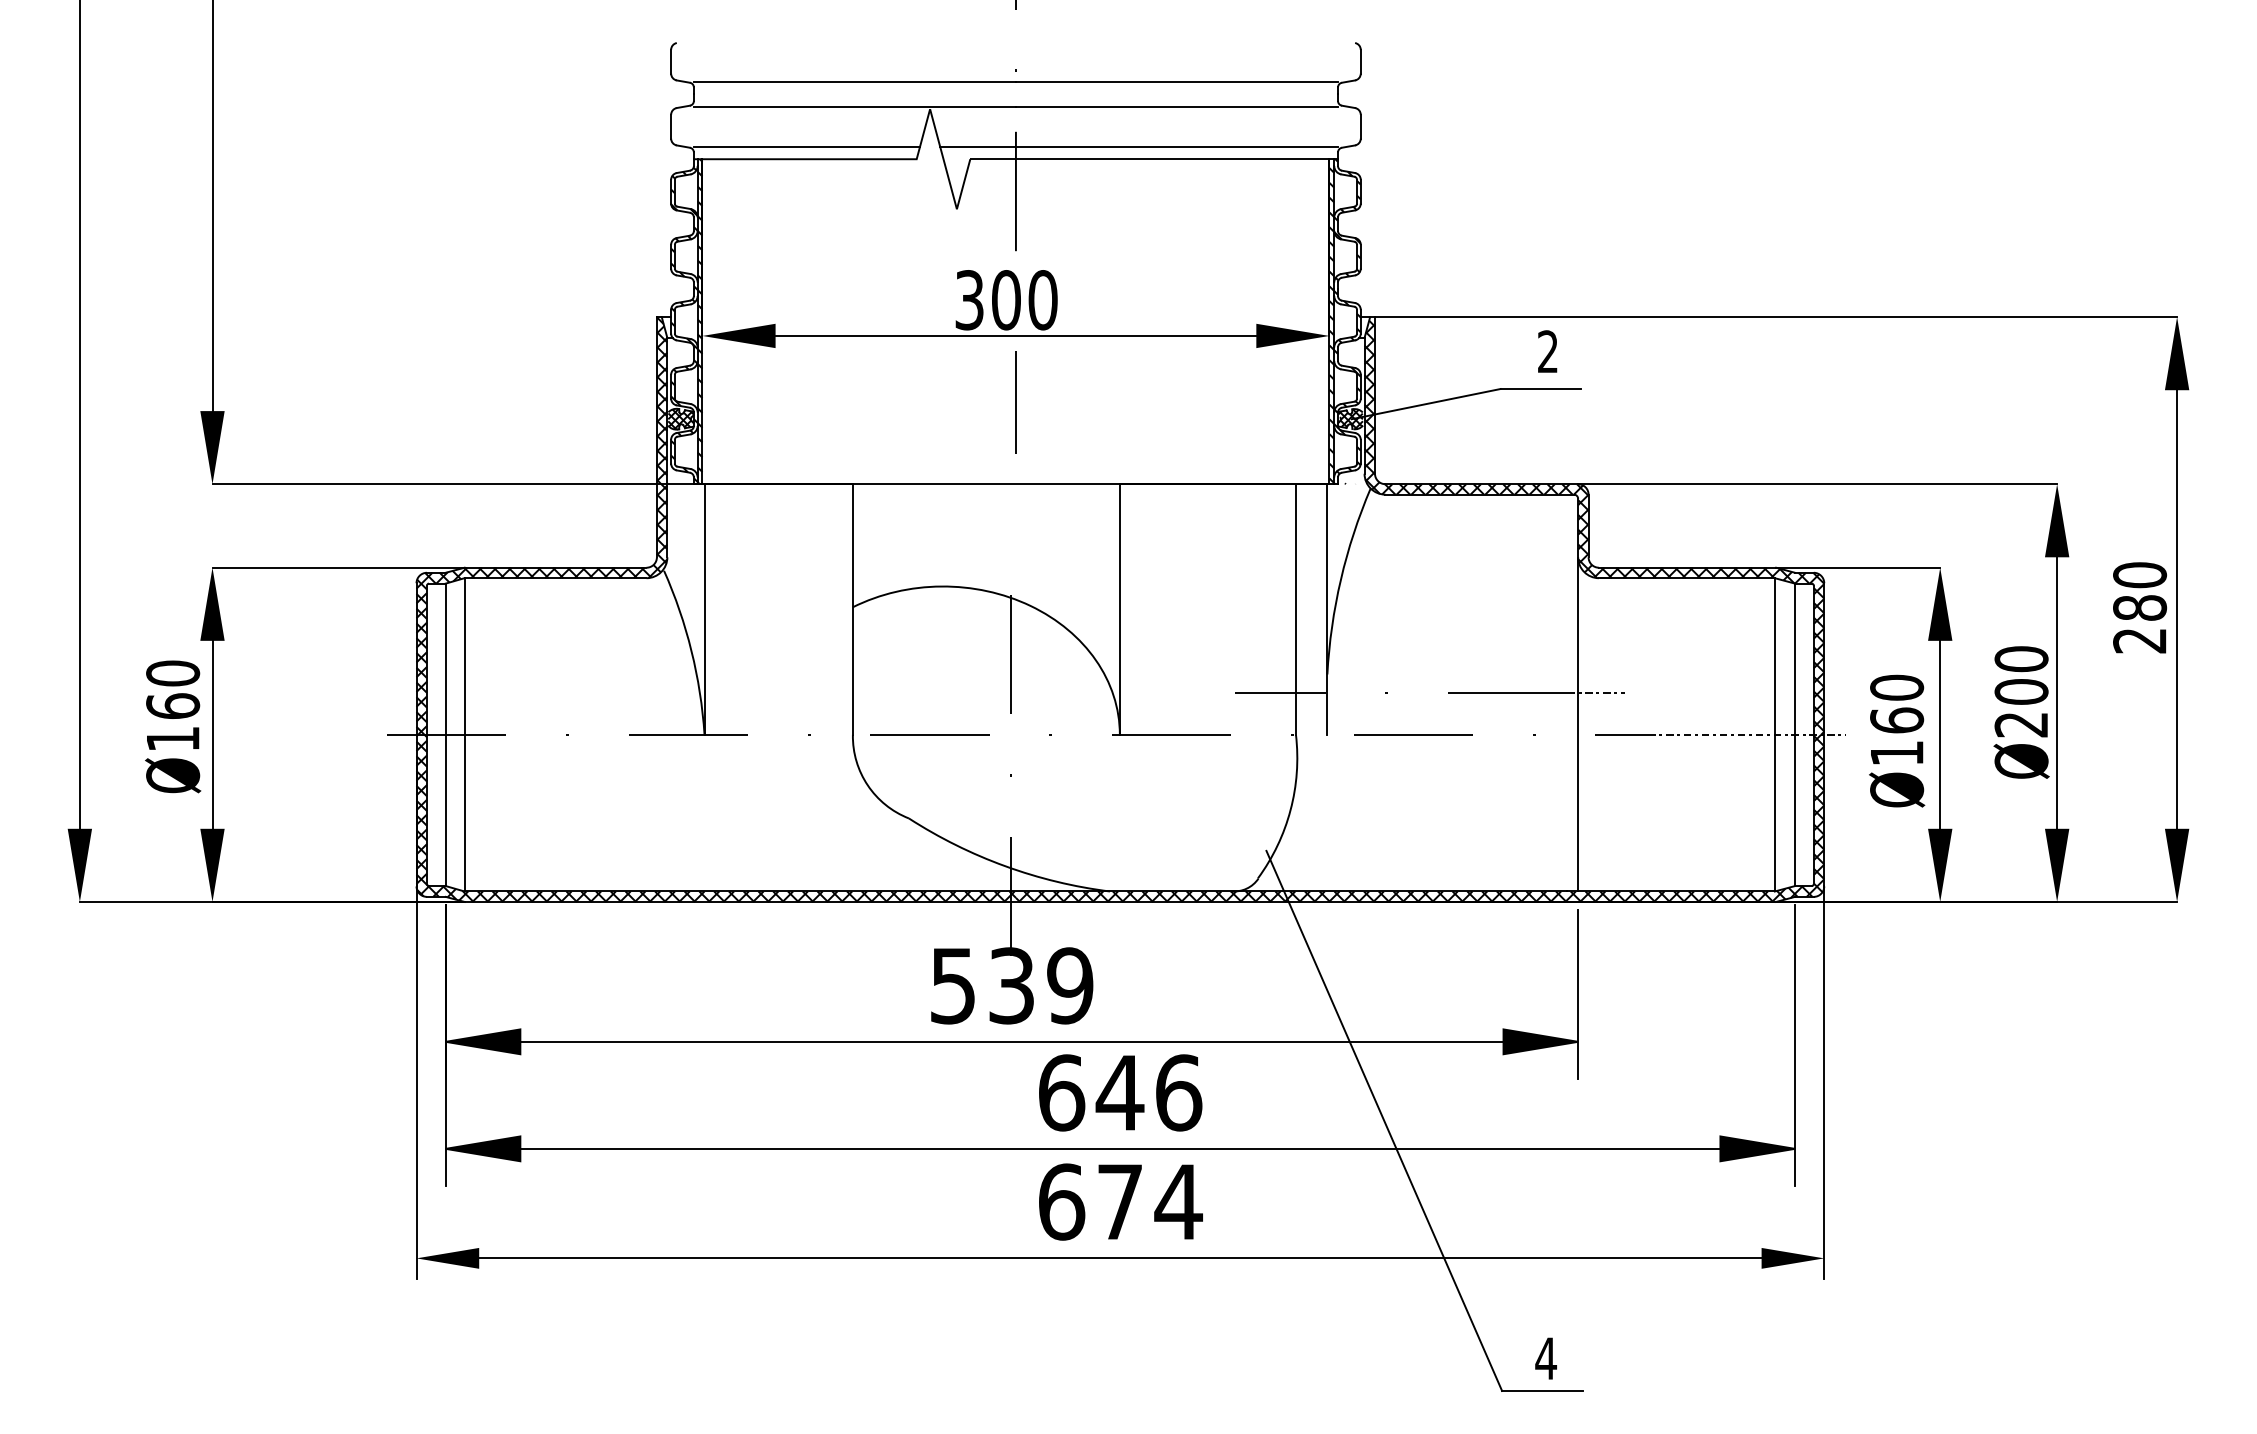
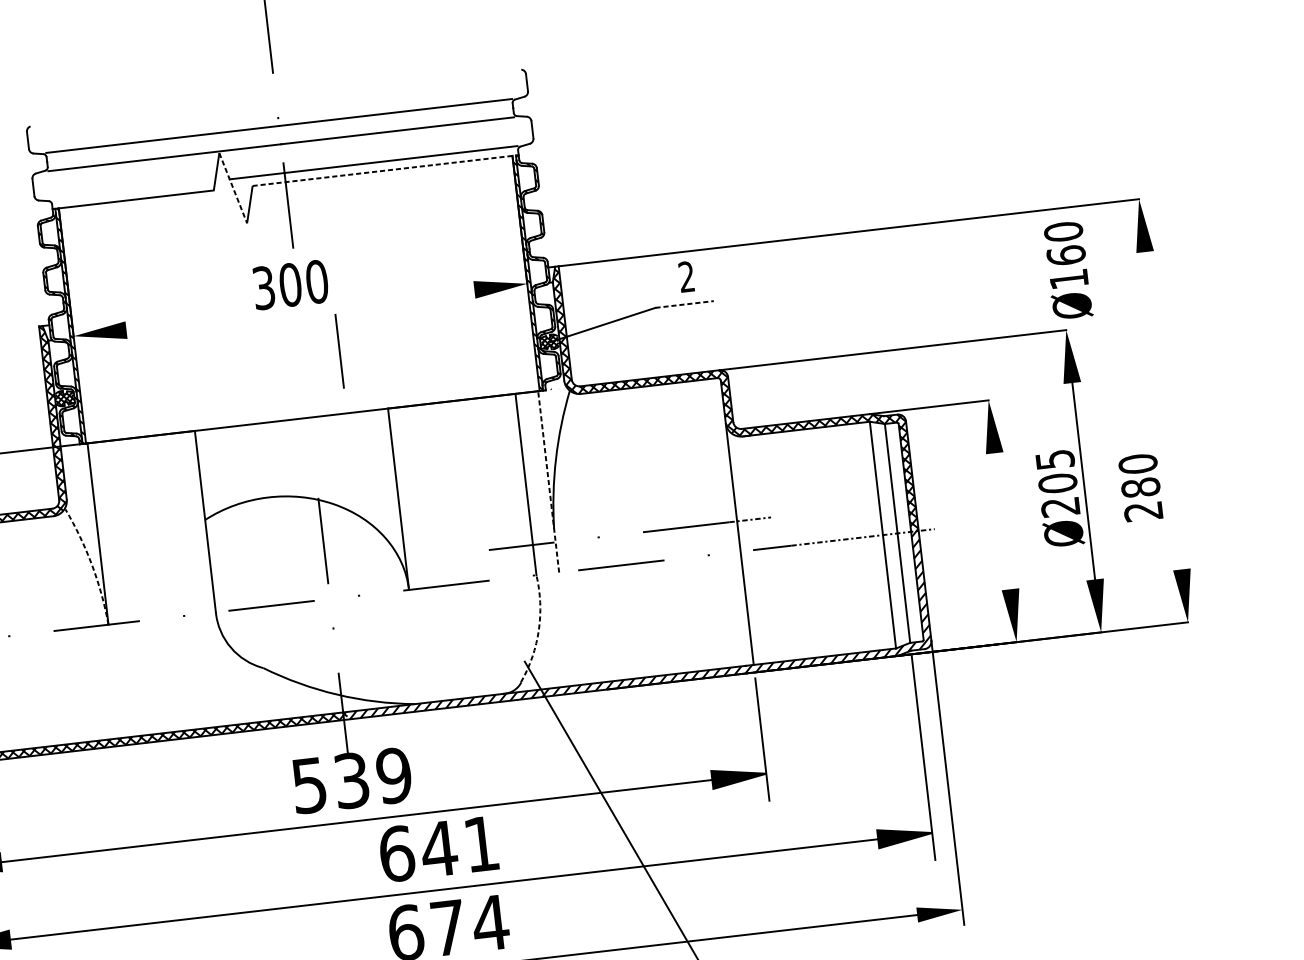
line: (807, 146) -> (133, 190), removed
line: (943, 159) -> (233, 188), solid -> dashed
line: (1154, 159) -> (385, 170), solid -> dashed
line: (1015, 335) -> (300, 309), removed
line: (1541, 389) -> (685, 304), solid -> dashed
line: (1015, 402) -> (339, 351), moved
text: (2139, 607) -> (1140, 487), moved
line: (1327, 609) -> (548, 481), solid -> dashed
line: (2177, 609) -> (1163, 410), removed
arc: (691, 651) -> (92, 565), solid -> dashed
text: (2021, 659) -> (1055, 459), Ø200 -> Ø205
line: (1940, 734) -> (1002, 521), removed
text: (1897, 740) -> (1068, 269), moved
arc: (1290, 810) -> (538, 630), solid -> dashed
hatch: (1419, 818) -> (632, 625), removed
text: (1179, 1092) -> (482, 843), 646 -> 641

